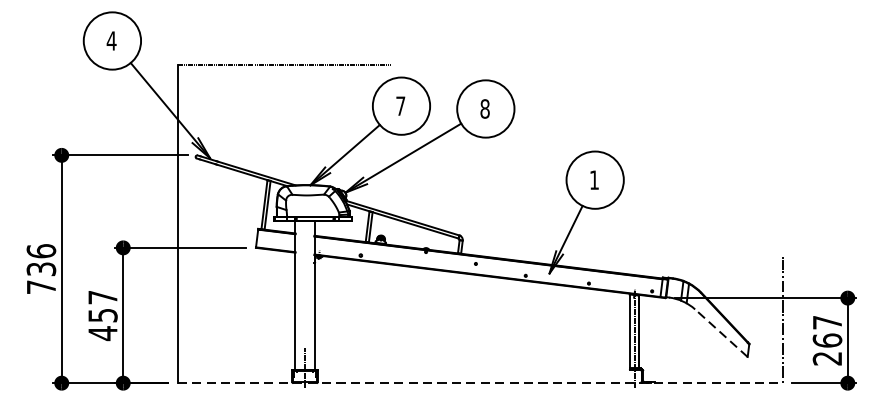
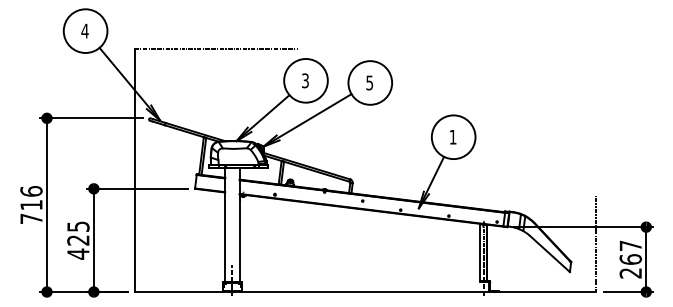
text: (400, 105) -> (305, 80), 7 -> 3
text: (484, 108) -> (369, 82), 8 -> 5
text: (41, 269) -> (31, 205), 736 -> 716
text: (103, 306) -> (78, 233), 457 -> 425
line: (720, 332) -> (549, 253), dashed -> solid
line: (479, 383) -> (365, 292), dashed -> solid

